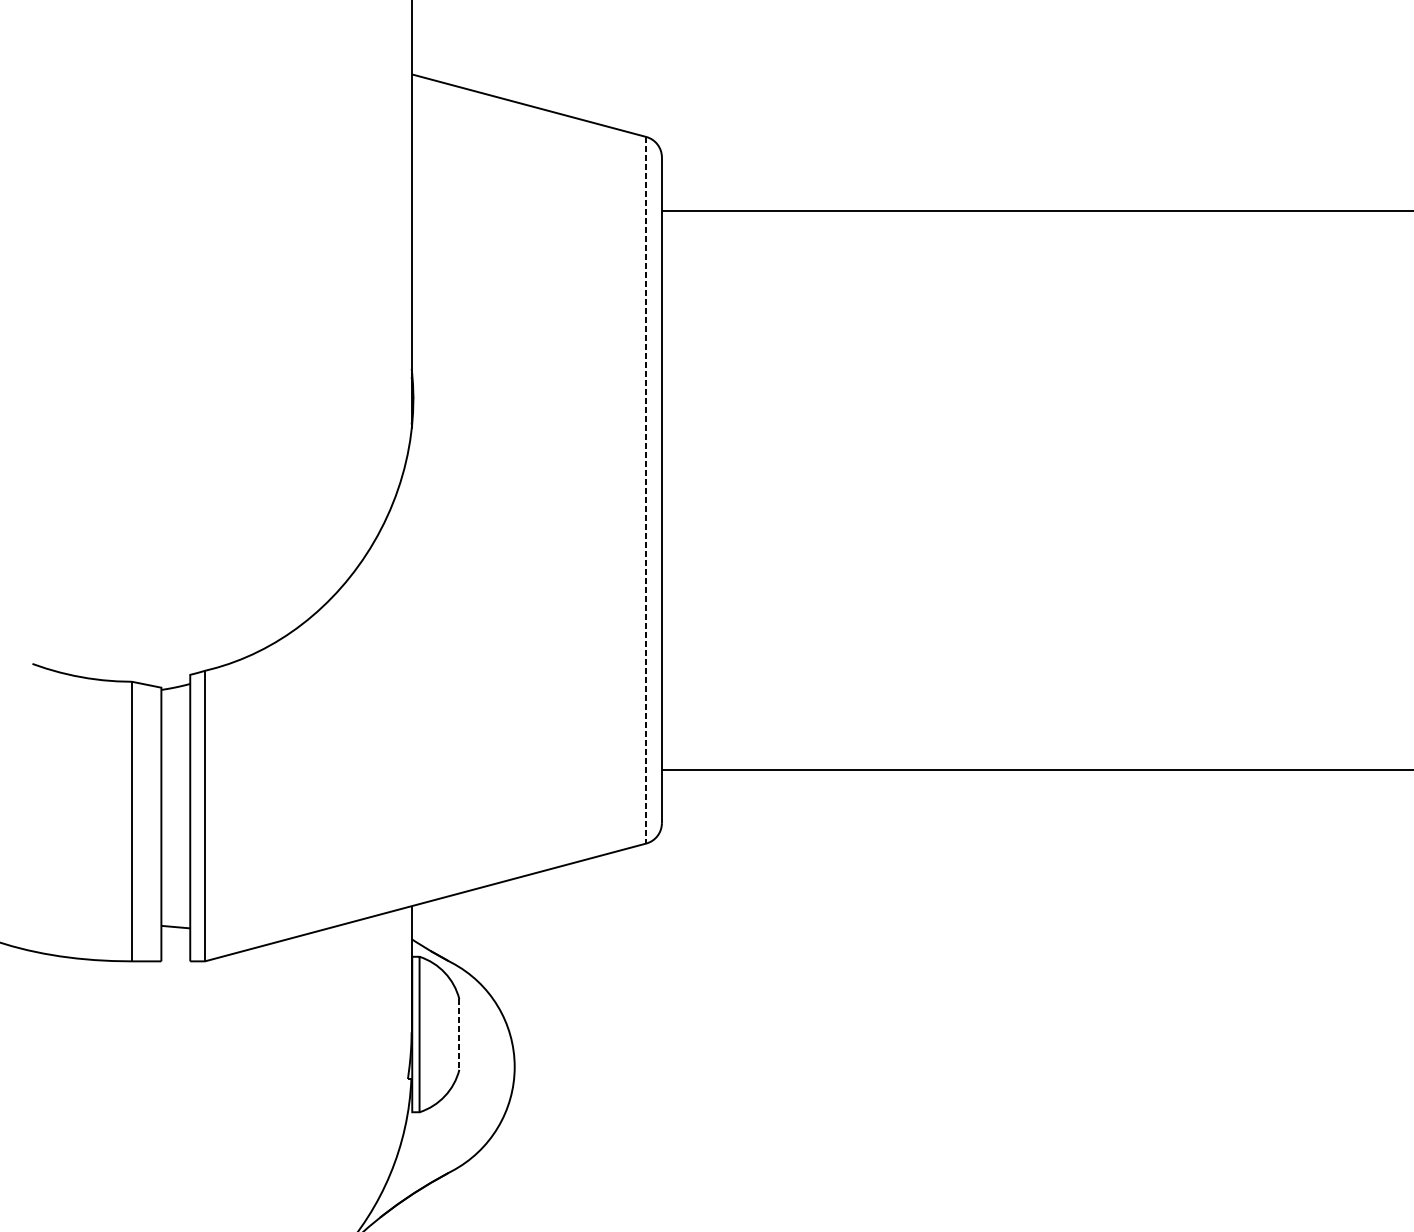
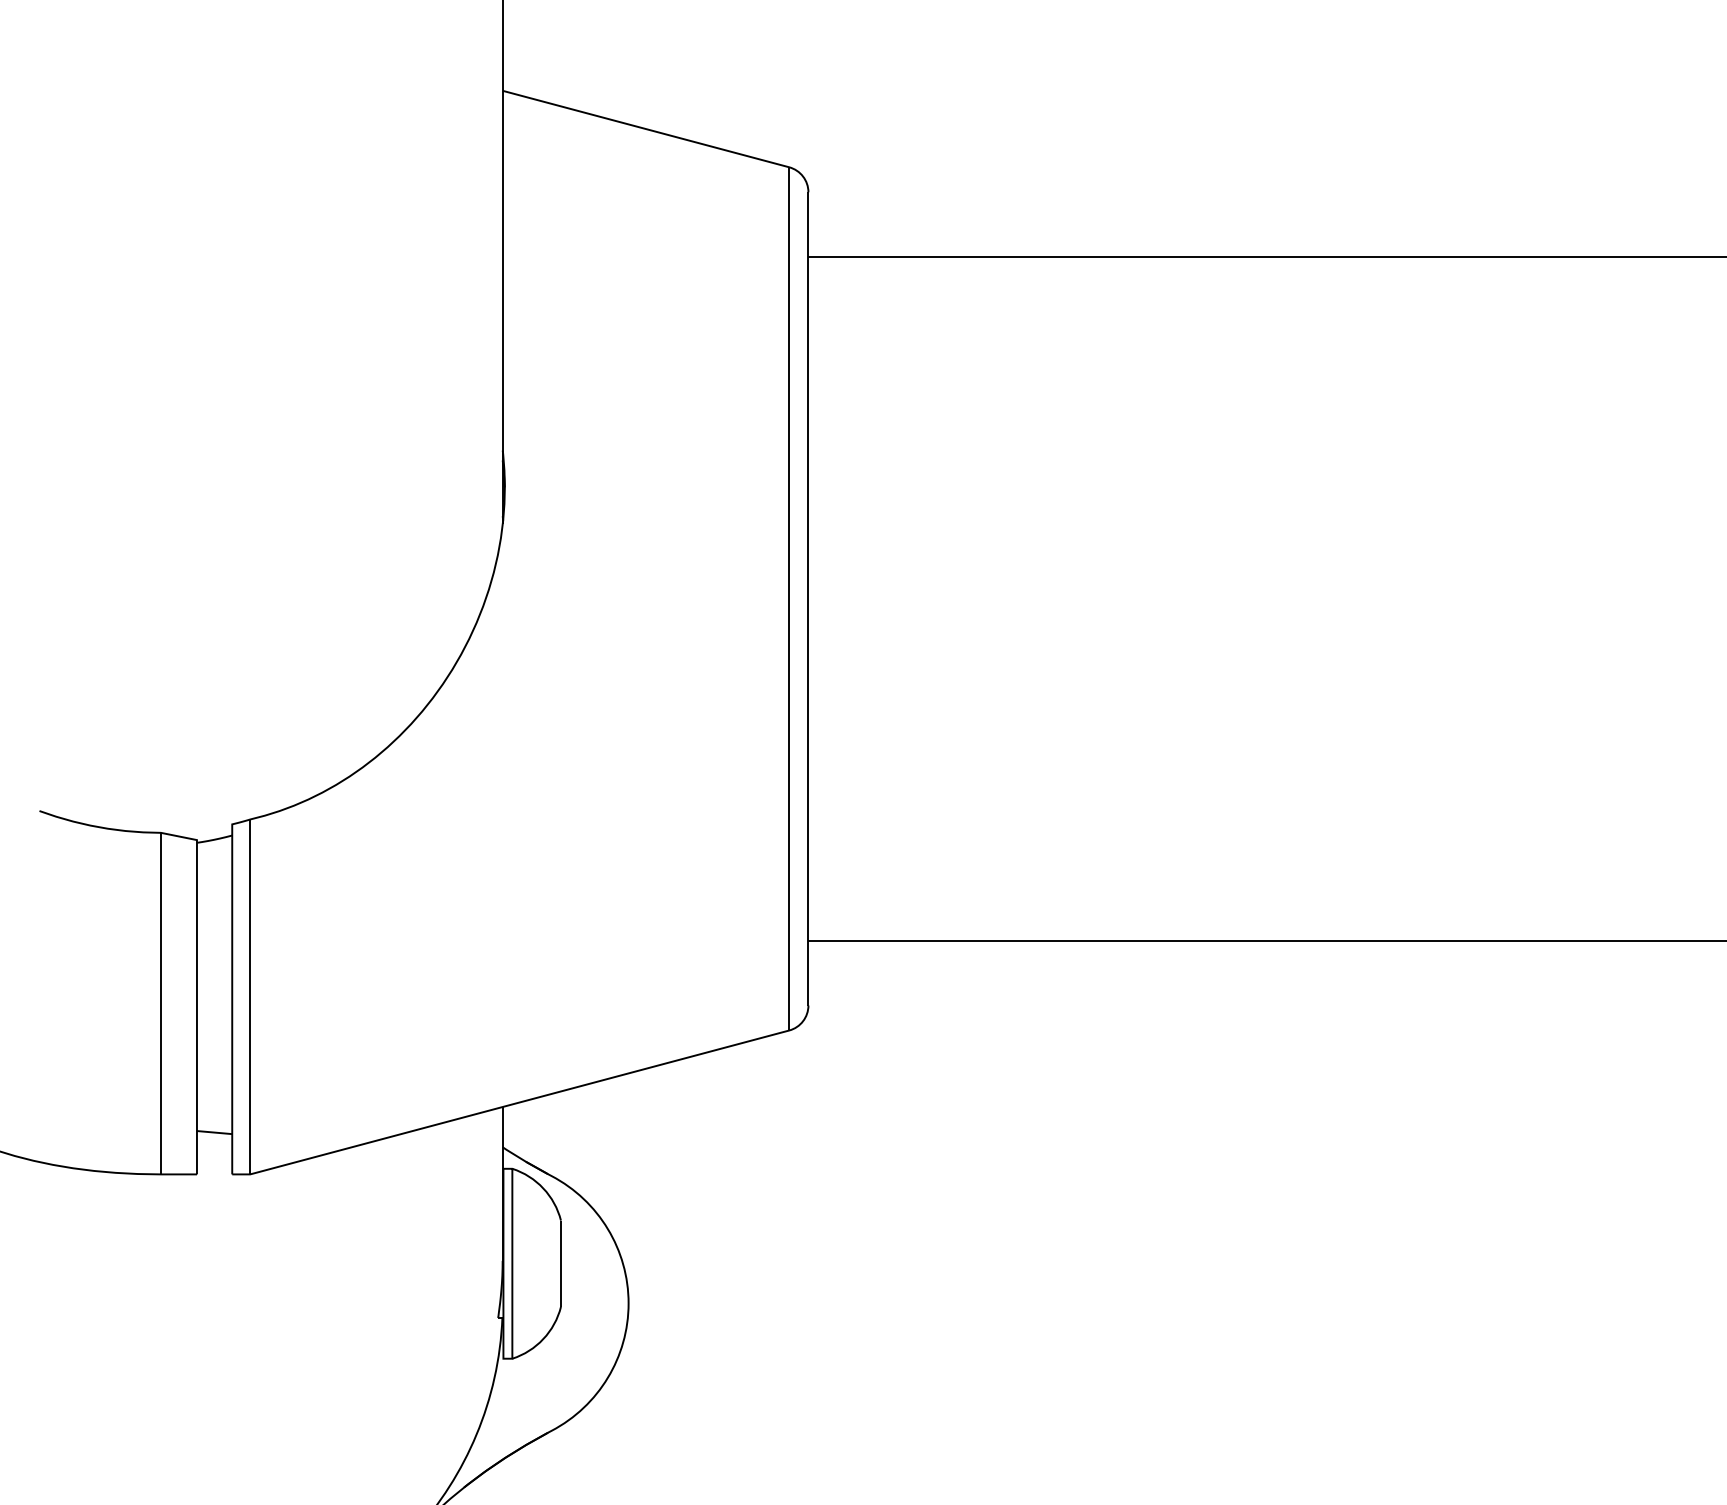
line: (646, 489) -> (789, 598), dashed -> solid
line: (458, 1035) -> (560, 1264), dashed -> solid

